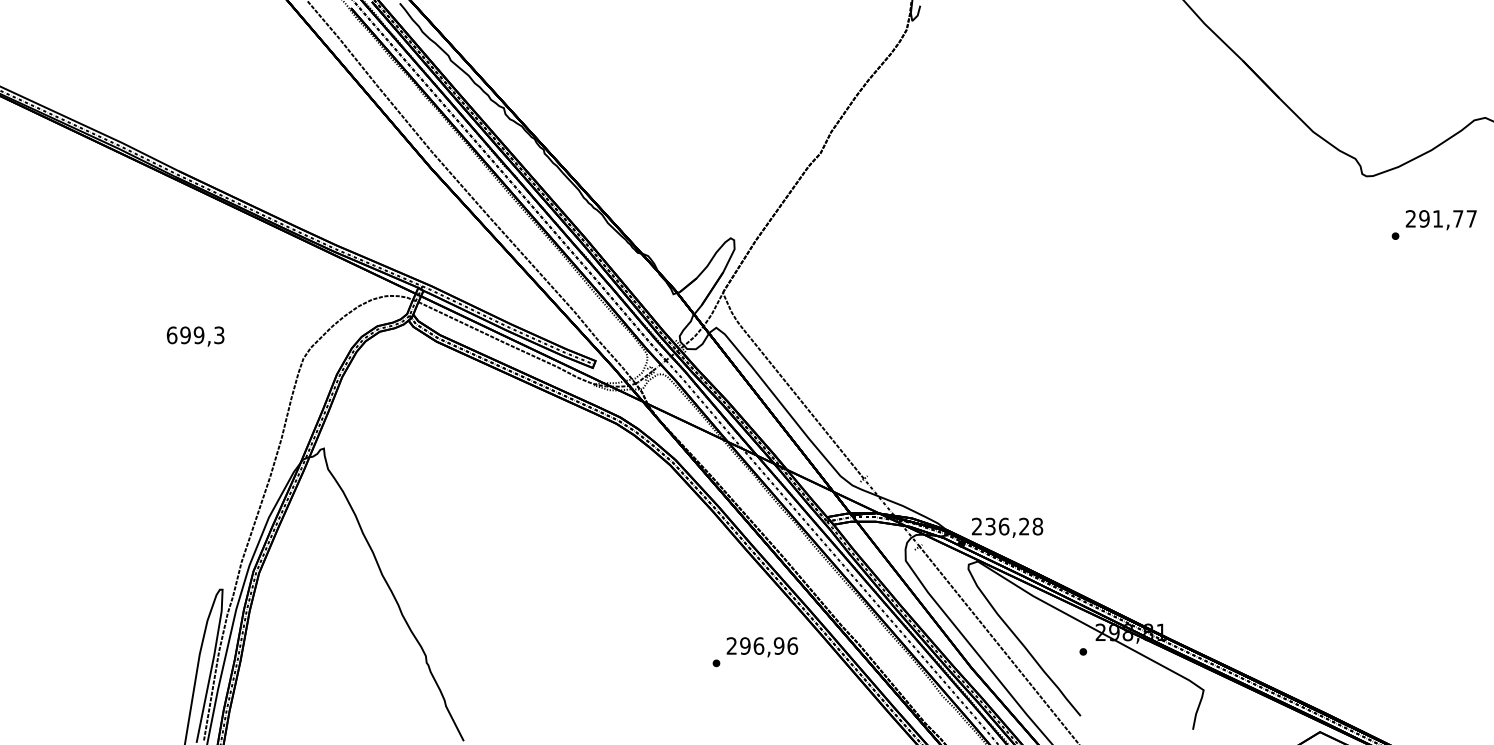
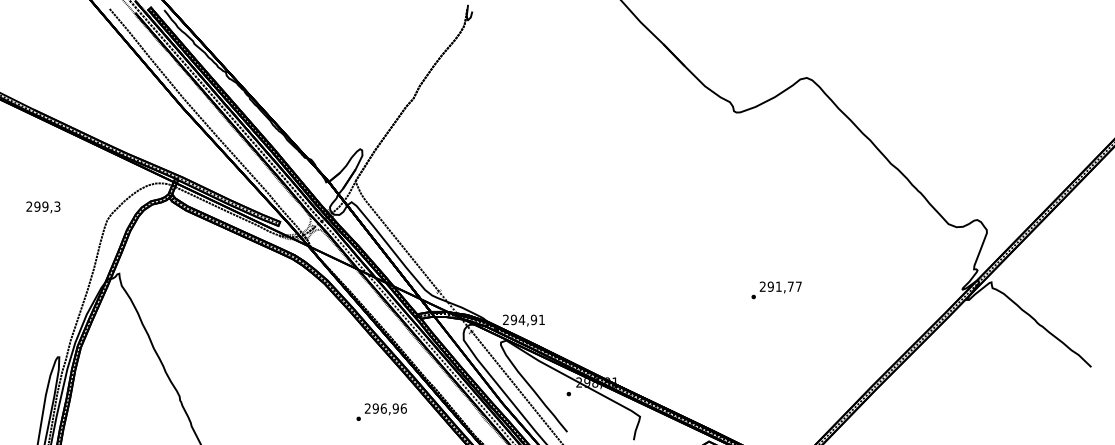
text: (1434, 225) -> (776, 290), moved
text: (172, 335) -> (29, 206), 699,3 -> 299,3
text: (1013, 525) -> (527, 319), 236,28 -> 294,91
text: (754, 650) -> (381, 411), moved

